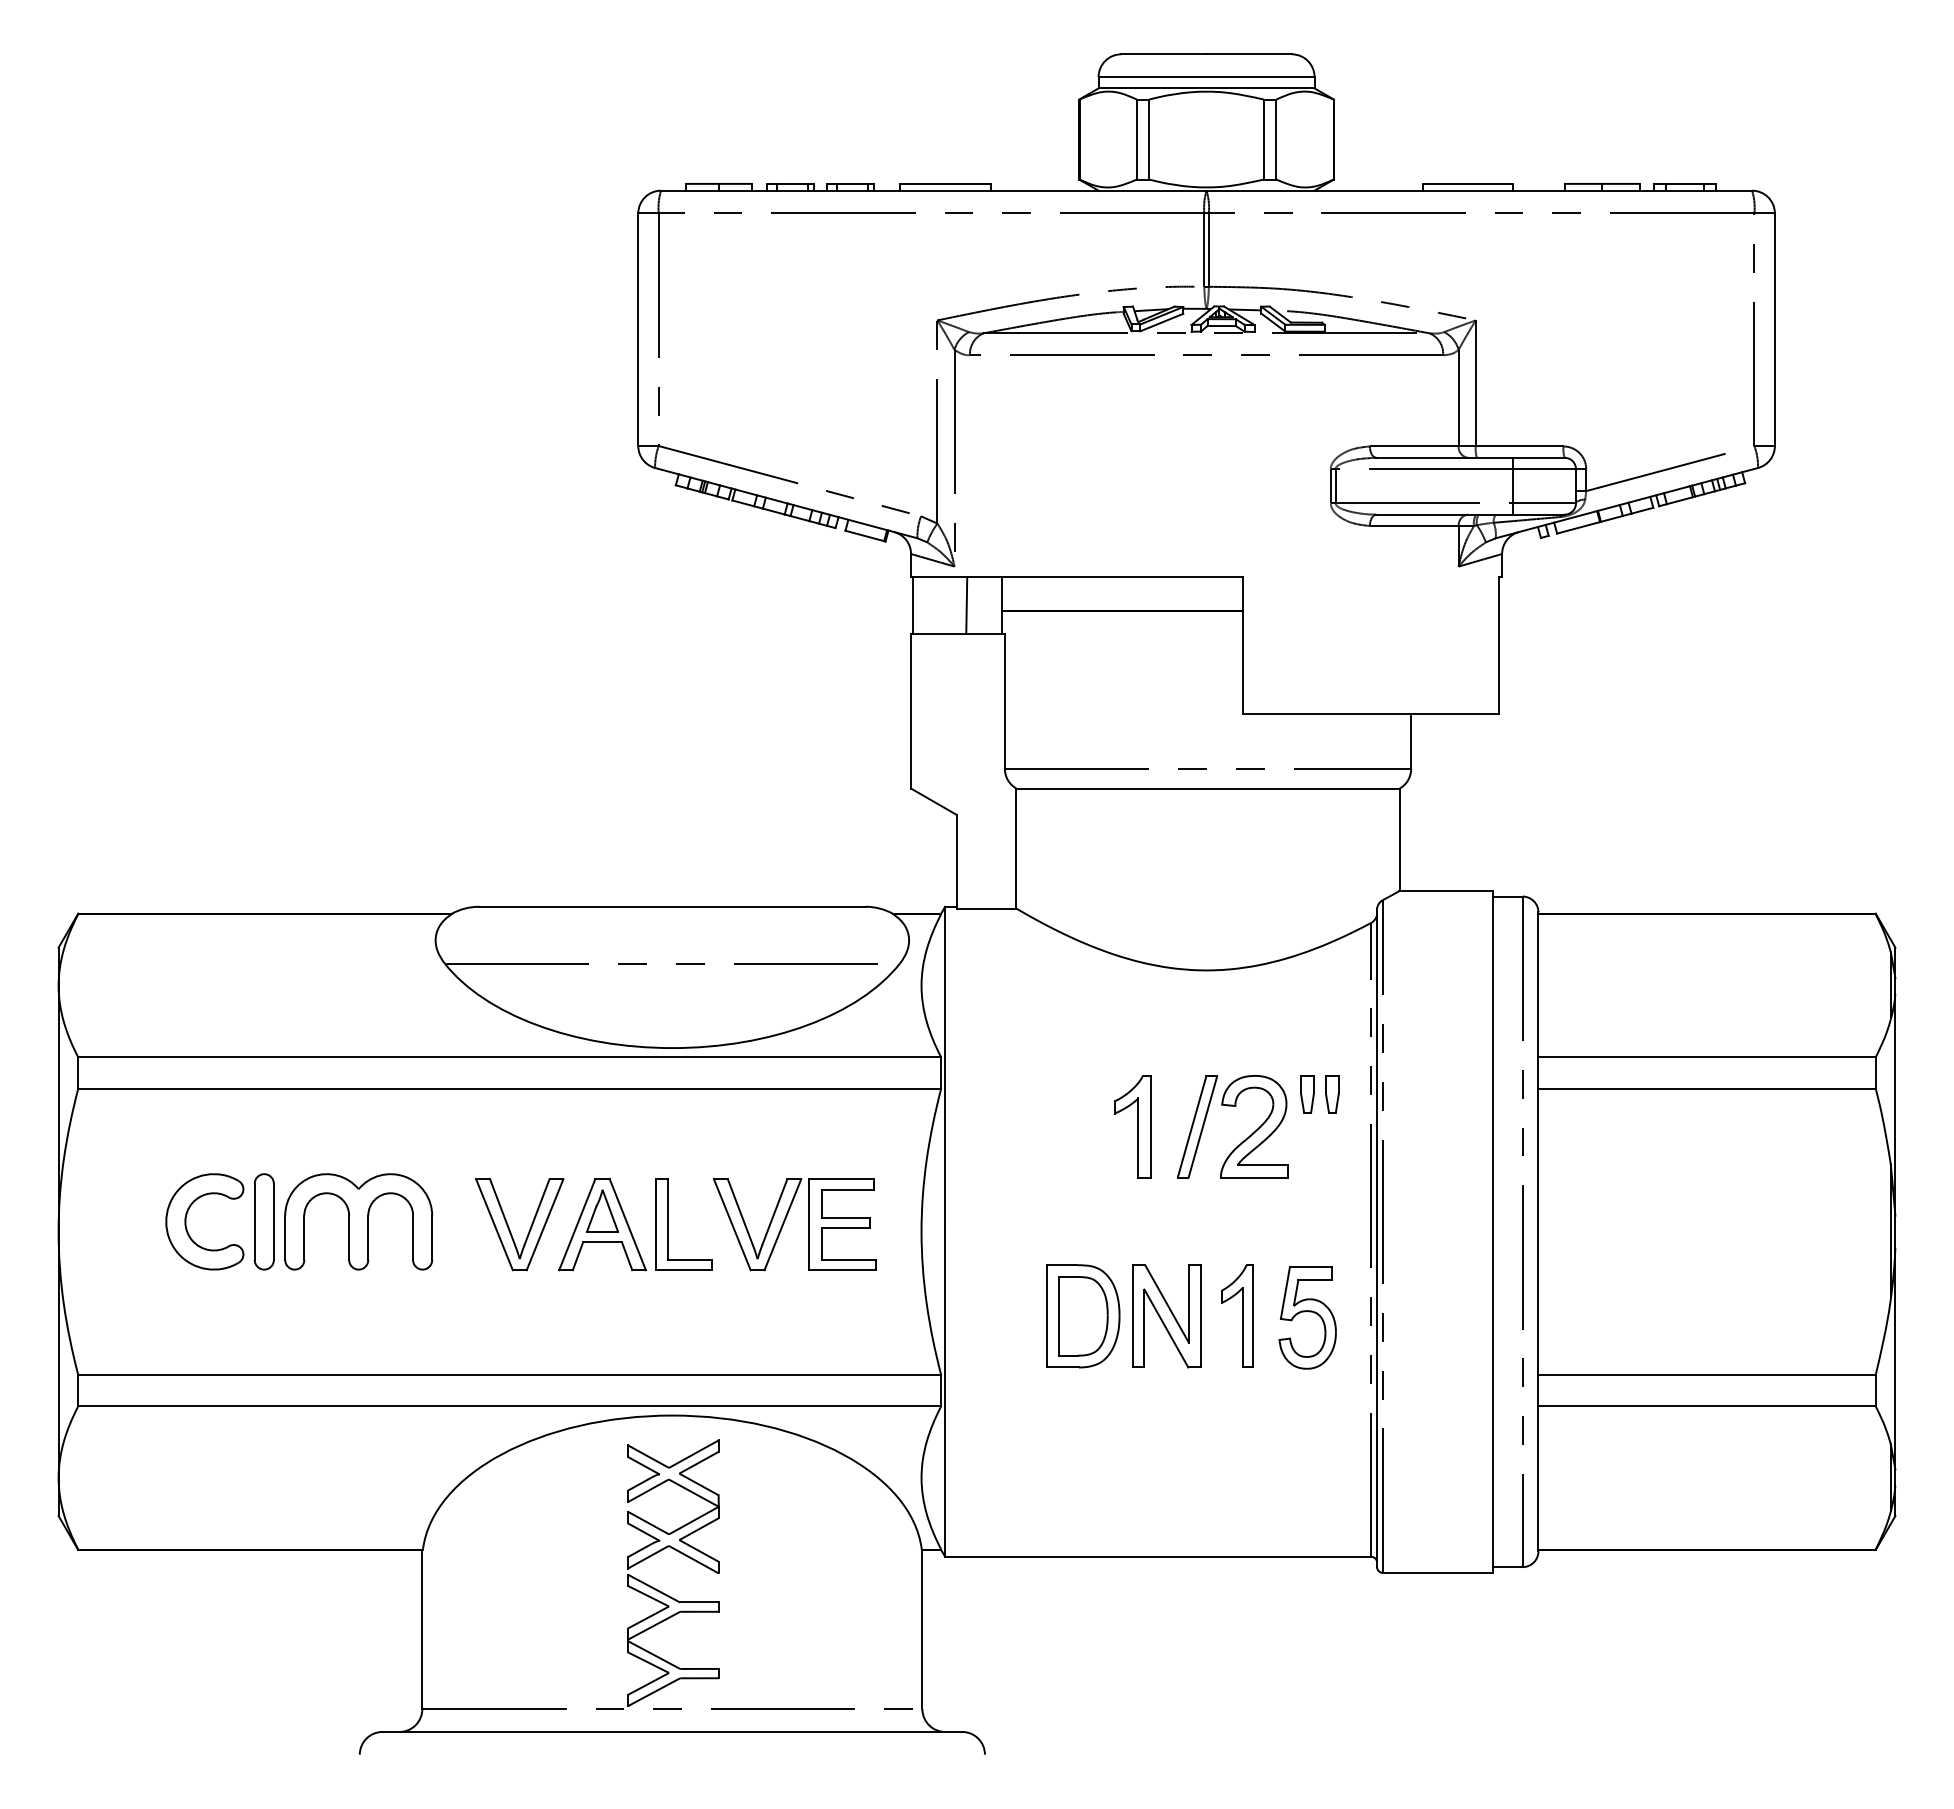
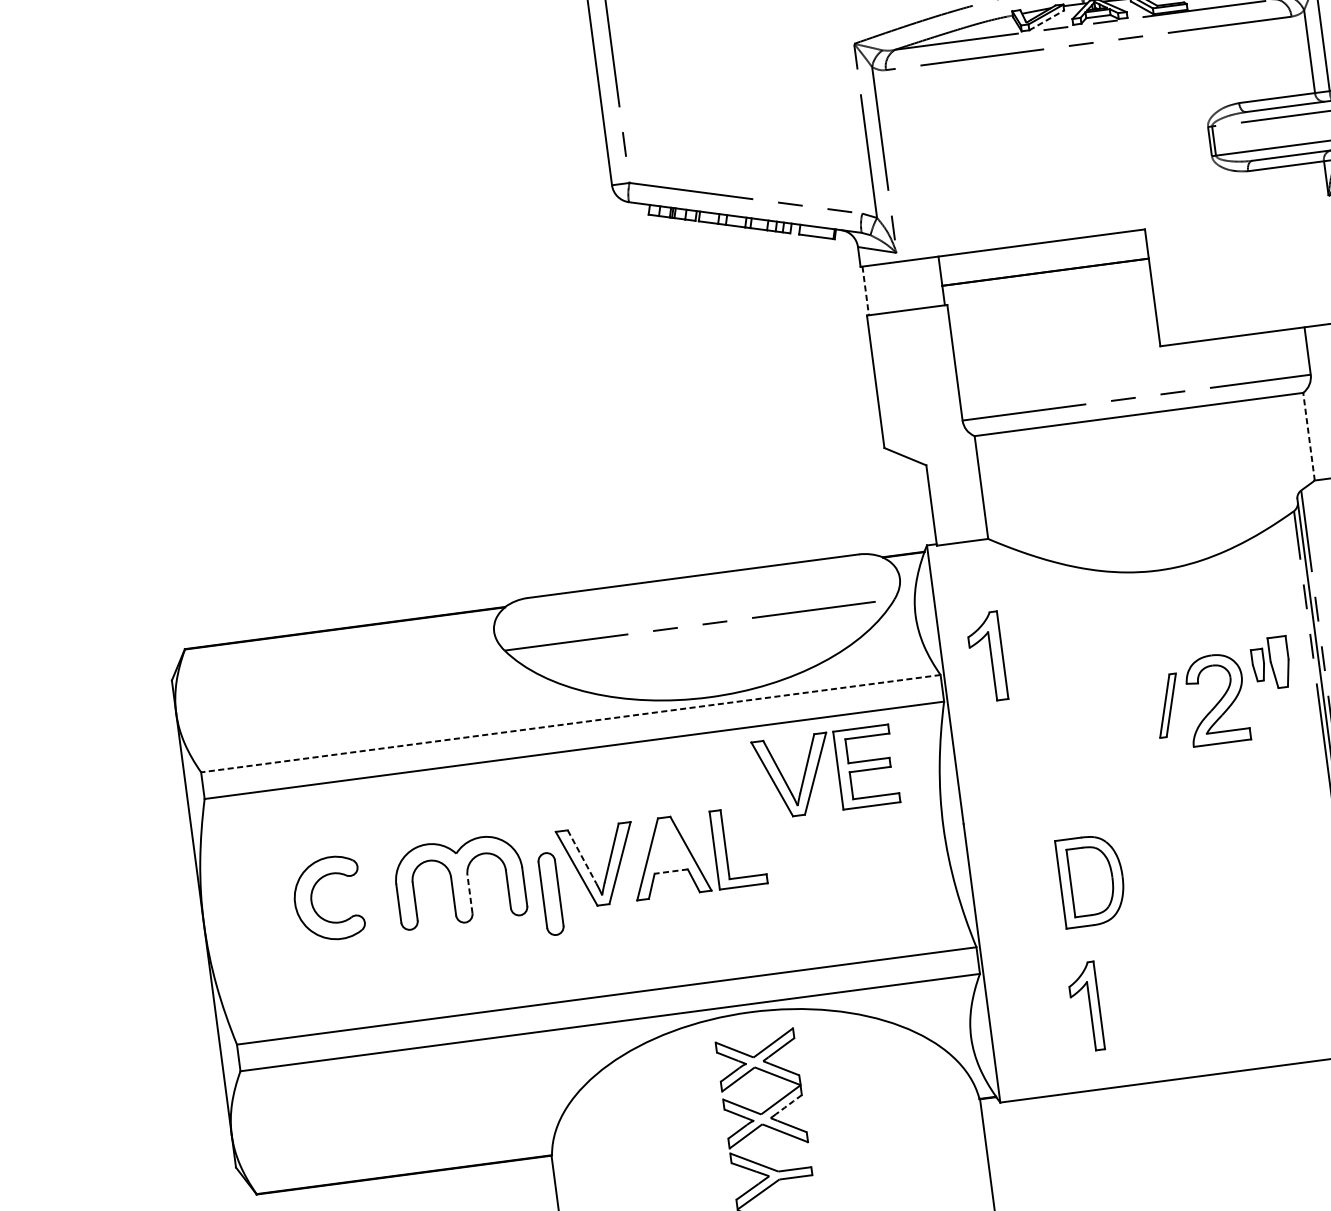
line: (1162, 322) -> (1047, 20), solid -> dashed
line: (966, 605) -> (911, 284), removed
line: (913, 606) -> (865, 291), solid -> dashed
line: (1399, 839) -> (1308, 436), solid -> dashed
line: (509, 1057) -> (570, 723), solid -> dashed
part: (1332, 1094) -> (1280, 662), size x1.6
part: (1132, 1126) -> (986, 656), moved
part: (1197, 1126) -> (1167, 705), size x0.7
part: (602, 1210) -> (667, 844), removed
line: (502, 1211) -> (582, 856), solid -> dashed
part: (263, 1221) -> (550, 893), moved
part: (785, 1221) -> (817, 770), moved
line: (368, 1237) -> (470, 893), solid -> dashed
line: (602, 1242) -> (671, 871), solid -> dashed
part: (1237, 1315) -> (1085, 1006), moved
part: (1166, 1316) -> (1162, 871), removed
part: (1307, 1317) -> (1283, 856), removed
line: (702, 1527) -> (789, 1104), solid -> dashed

